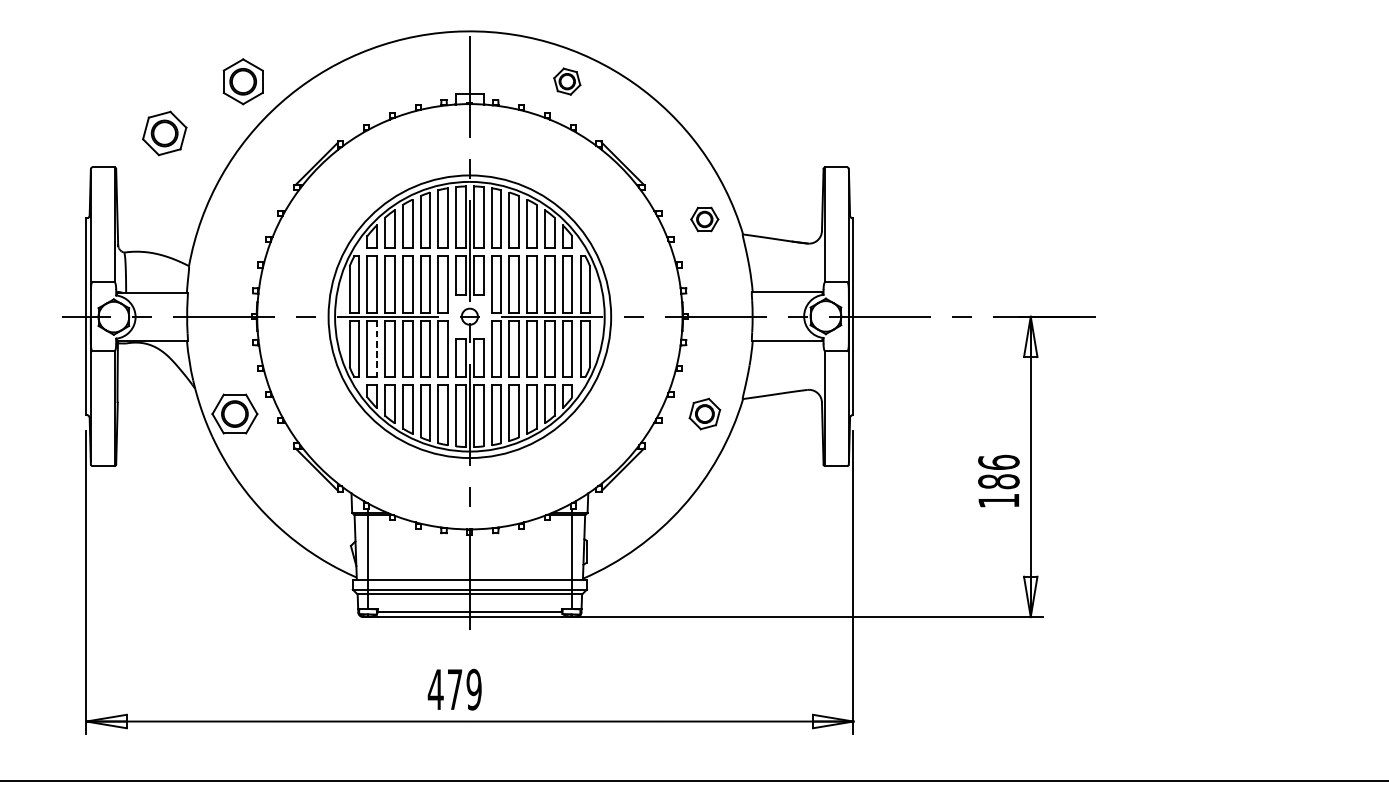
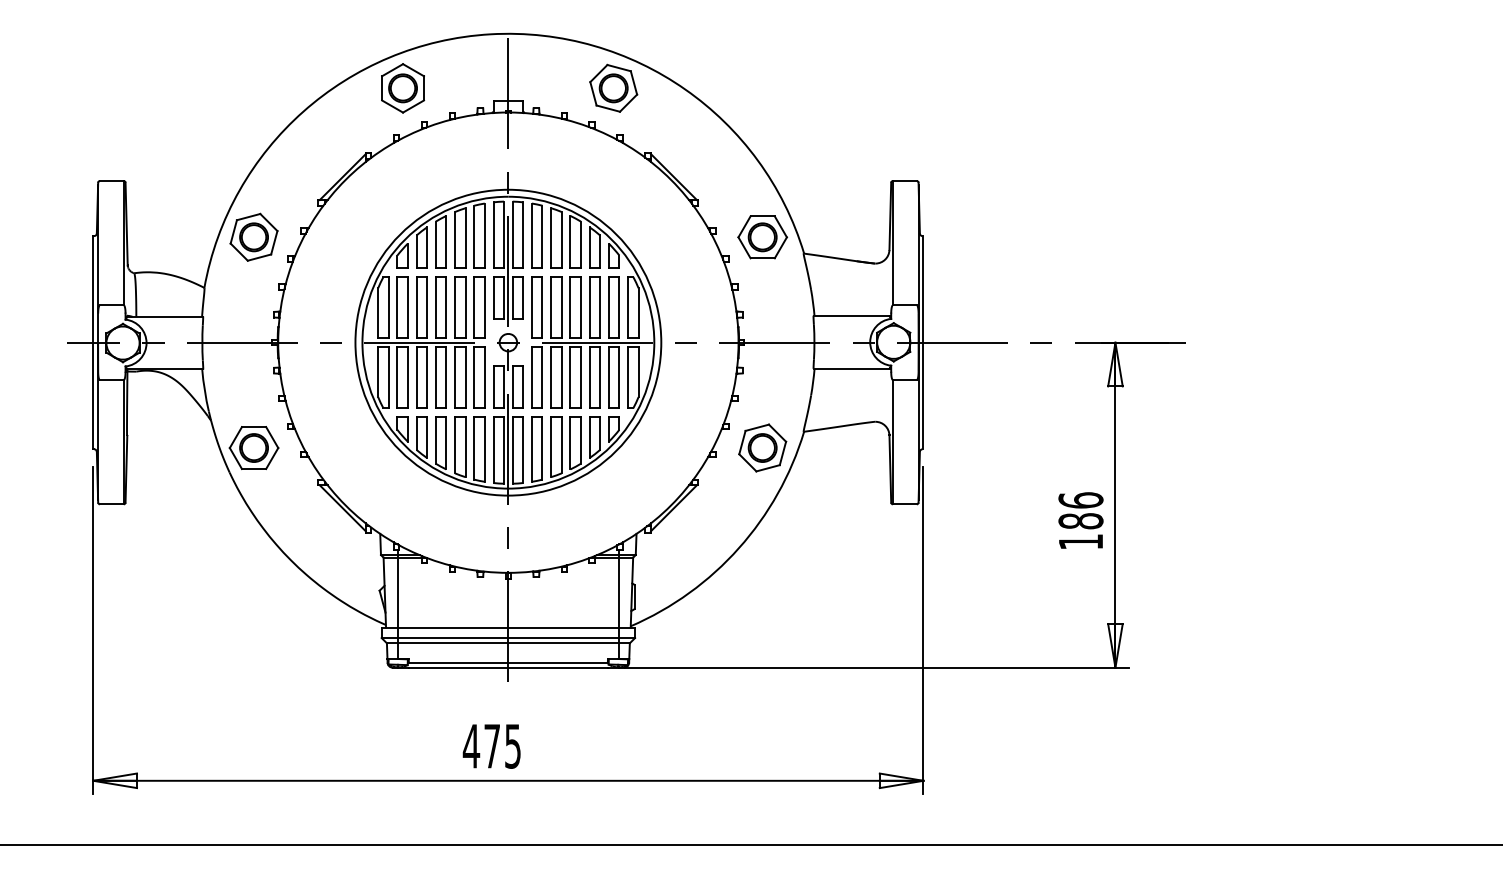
part: (567, 80) -> (613, 87), size x1.67
part: (243, 81) -> (403, 88), moved
part: (164, 132) -> (253, 236), moved
part: (704, 219) -> (762, 237), size x1.67
line: (376, 348) -> (407, 377), dashed -> solid
part: (704, 413) -> (762, 447), size x1.43
text: (473, 688) -> (512, 745), 479 -> 475

